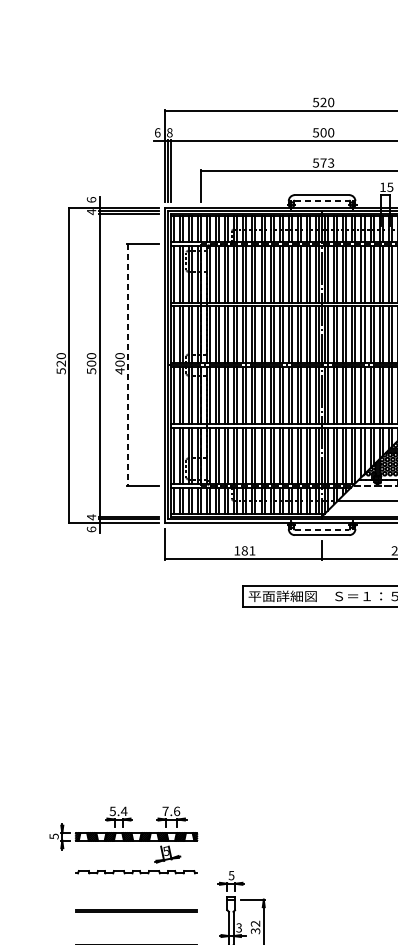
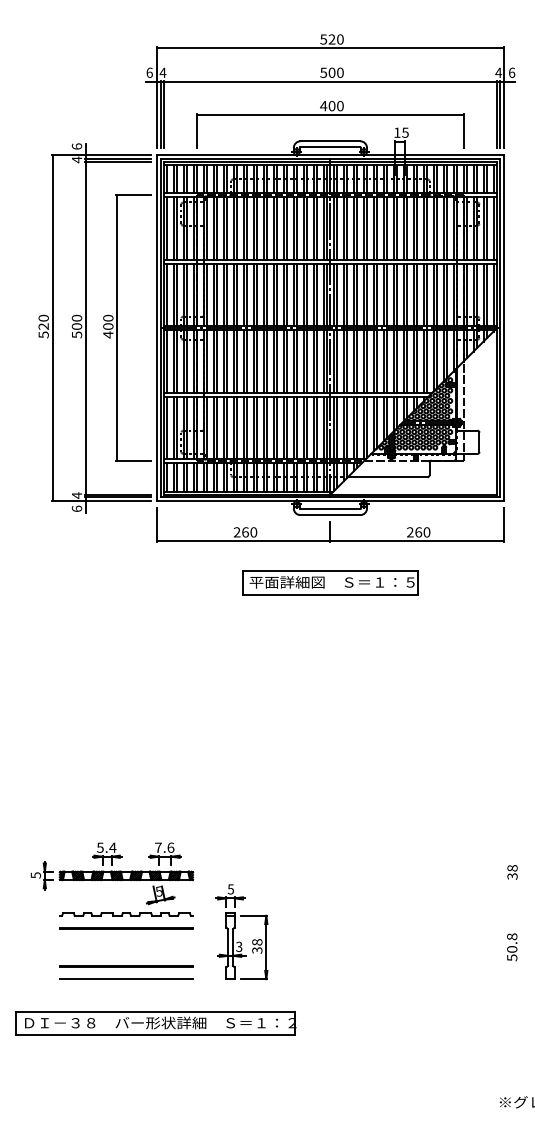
text: (169, 132) -> (162, 72), 8 -> 4
text: (323, 163) -> (331, 106), 573 -> 400
line: (322, 200) -> (330, 147), dashed -> solid
line: (128, 365) -> (117, 328), dashed -> solid
line: (322, 530) -> (330, 509), dashed -> solid
text: (244, 550) -> (245, 532), 181 -> 260
part: (123, 840) -> (112, 879), moved
text: (255, 923) -> (257, 942), 32 -> 38

